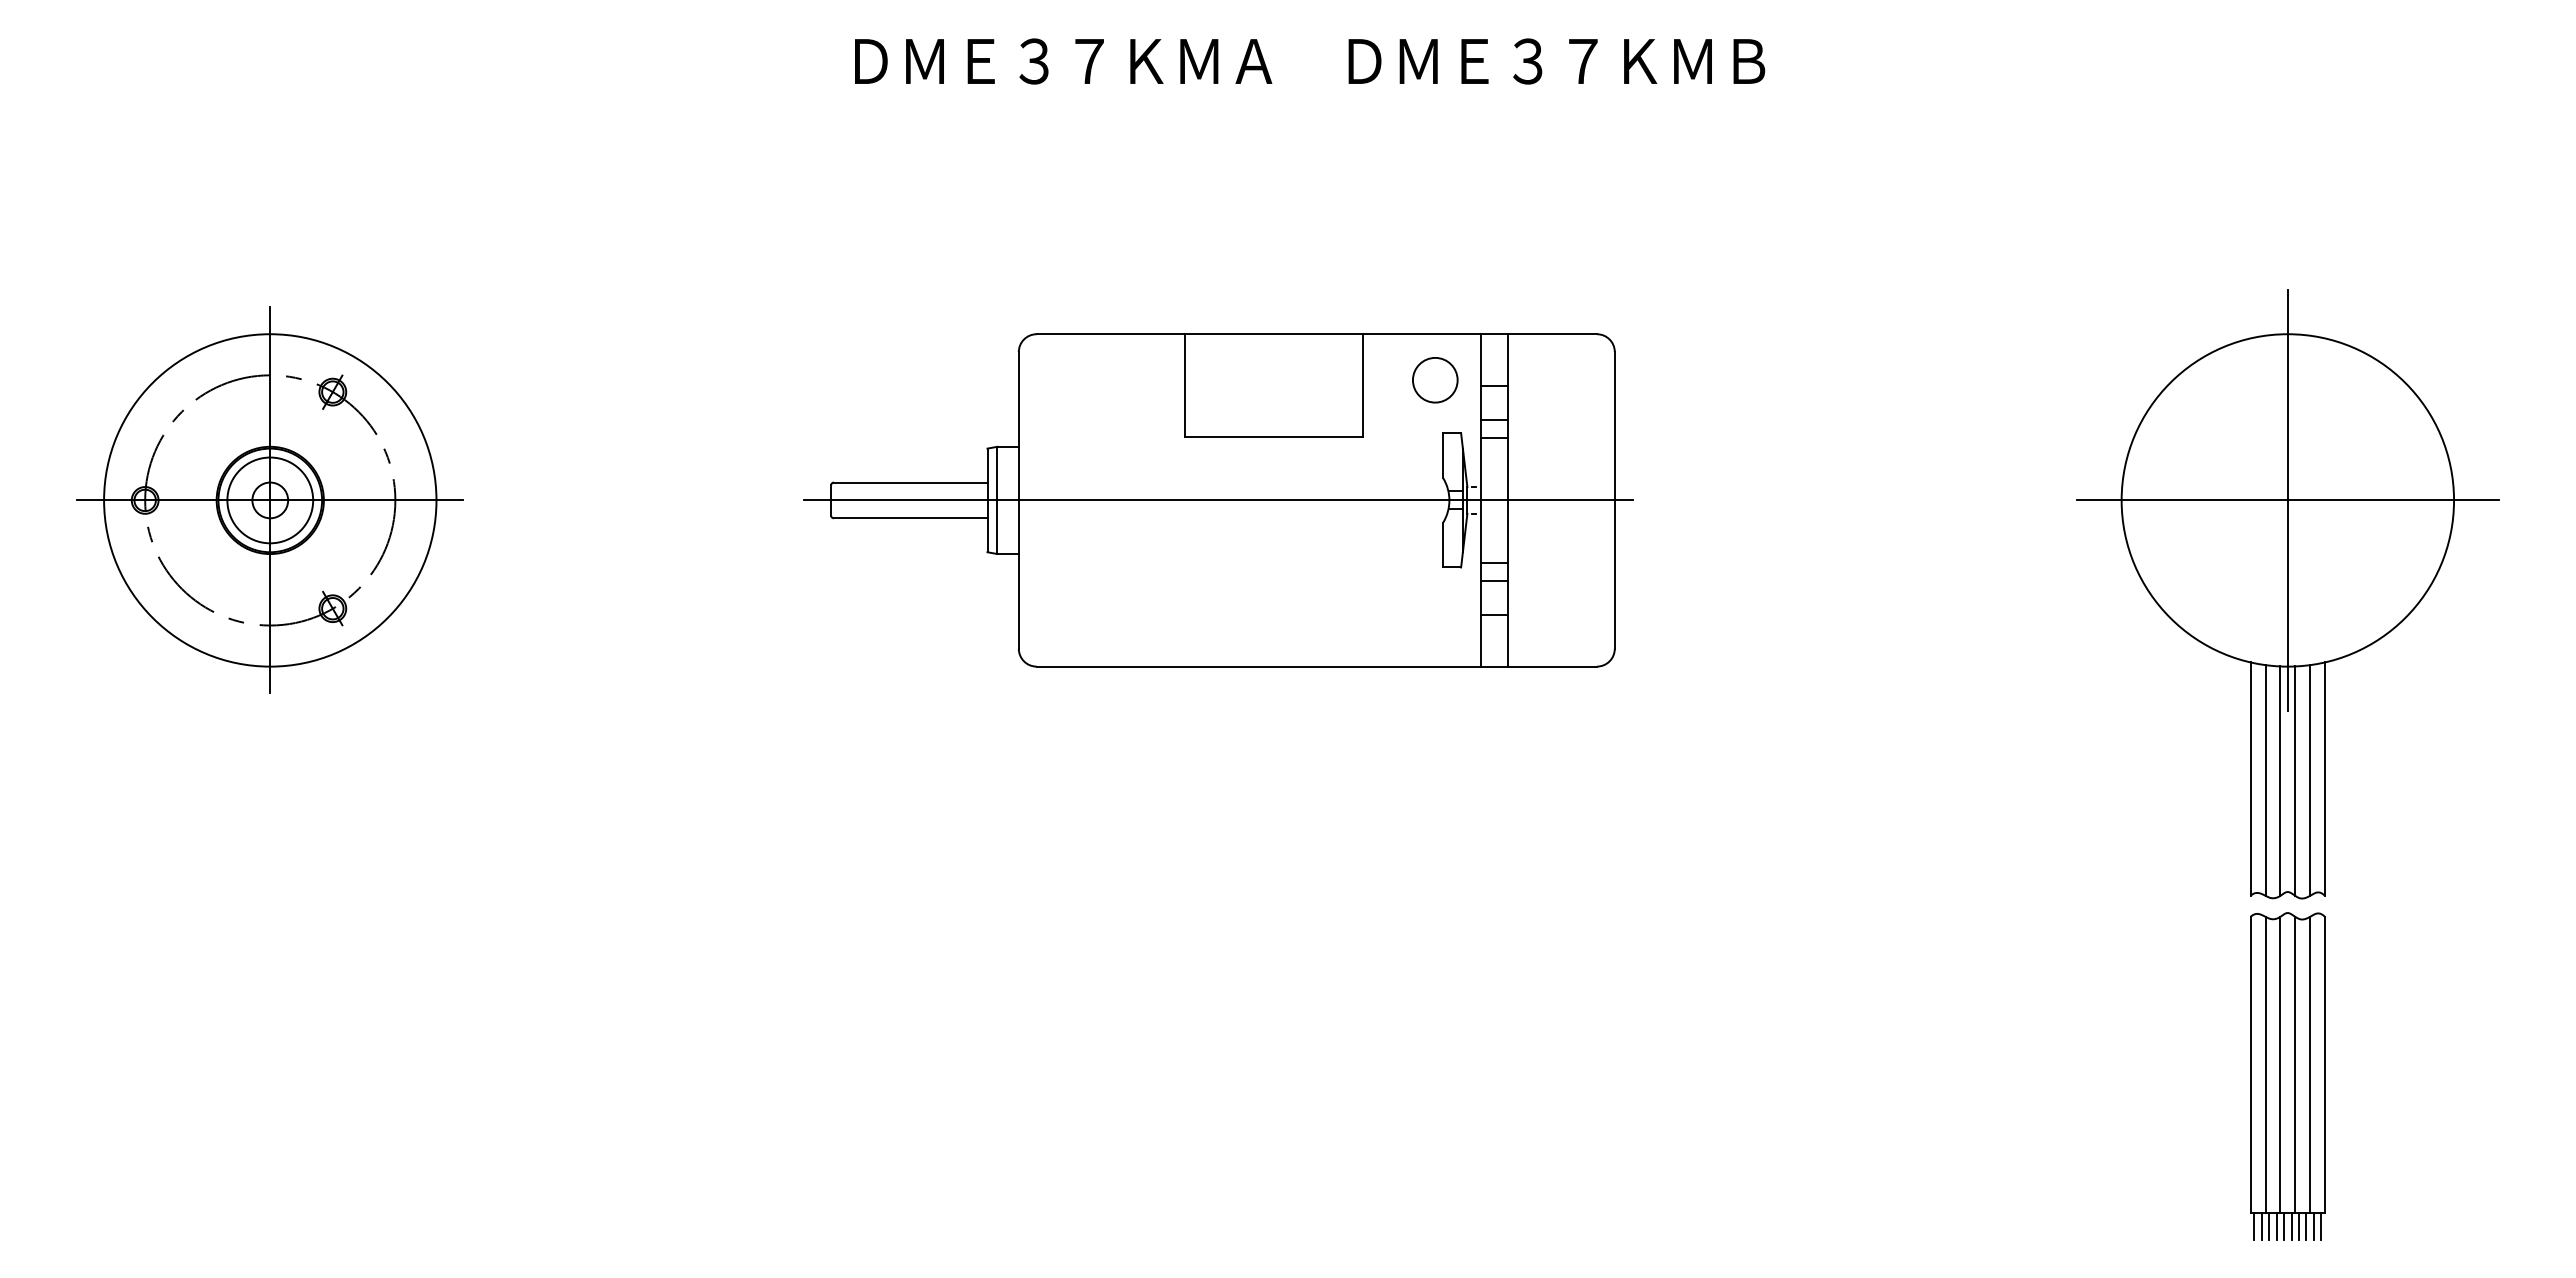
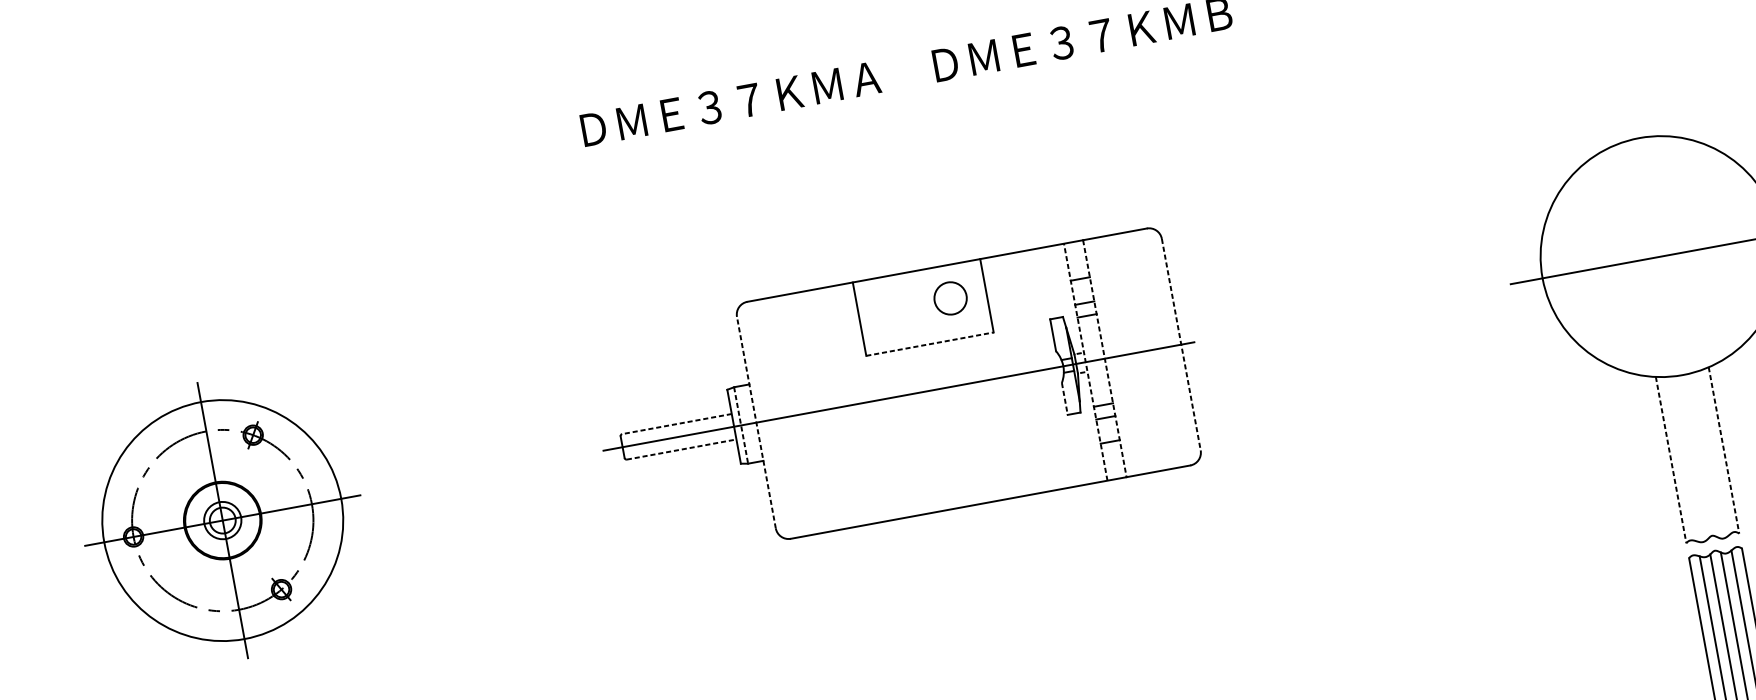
circle: (1435, 380) -> (950, 298), moved
line: (1274, 437) -> (930, 344), solid -> dashed
line: (910, 482) -> (676, 424), solid -> dashed
line: (1018, 499) -> (756, 422), solid -> dashed
line: (1480, 499) -> (1085, 361), solid -> dashed
circle: (270, 500) -> (222, 520), size x0.6
line: (997, 500) -> (741, 425), solid -> dashed
line: (1507, 500) -> (1104, 358), solid -> dashed
line: (1614, 500) -> (1181, 344), solid -> dashed
line: (2287, 500) -> (1660, 256), removed
line: (910, 518) -> (681, 449), solid -> dashed
line: (1443, 545) -> (1065, 399), solid -> dashed
line: (2250, 779) -> (1670, 460), solid -> dashed
line: (2324, 779) -> (1723, 450), solid -> dashed
line: (2265, 780) -> (1681, 459), removed
line: (2280, 780) -> (1692, 457), removed
line: (2295, 780) -> (1703, 455), removed
line: (2310, 780) -> (1713, 453), removed

